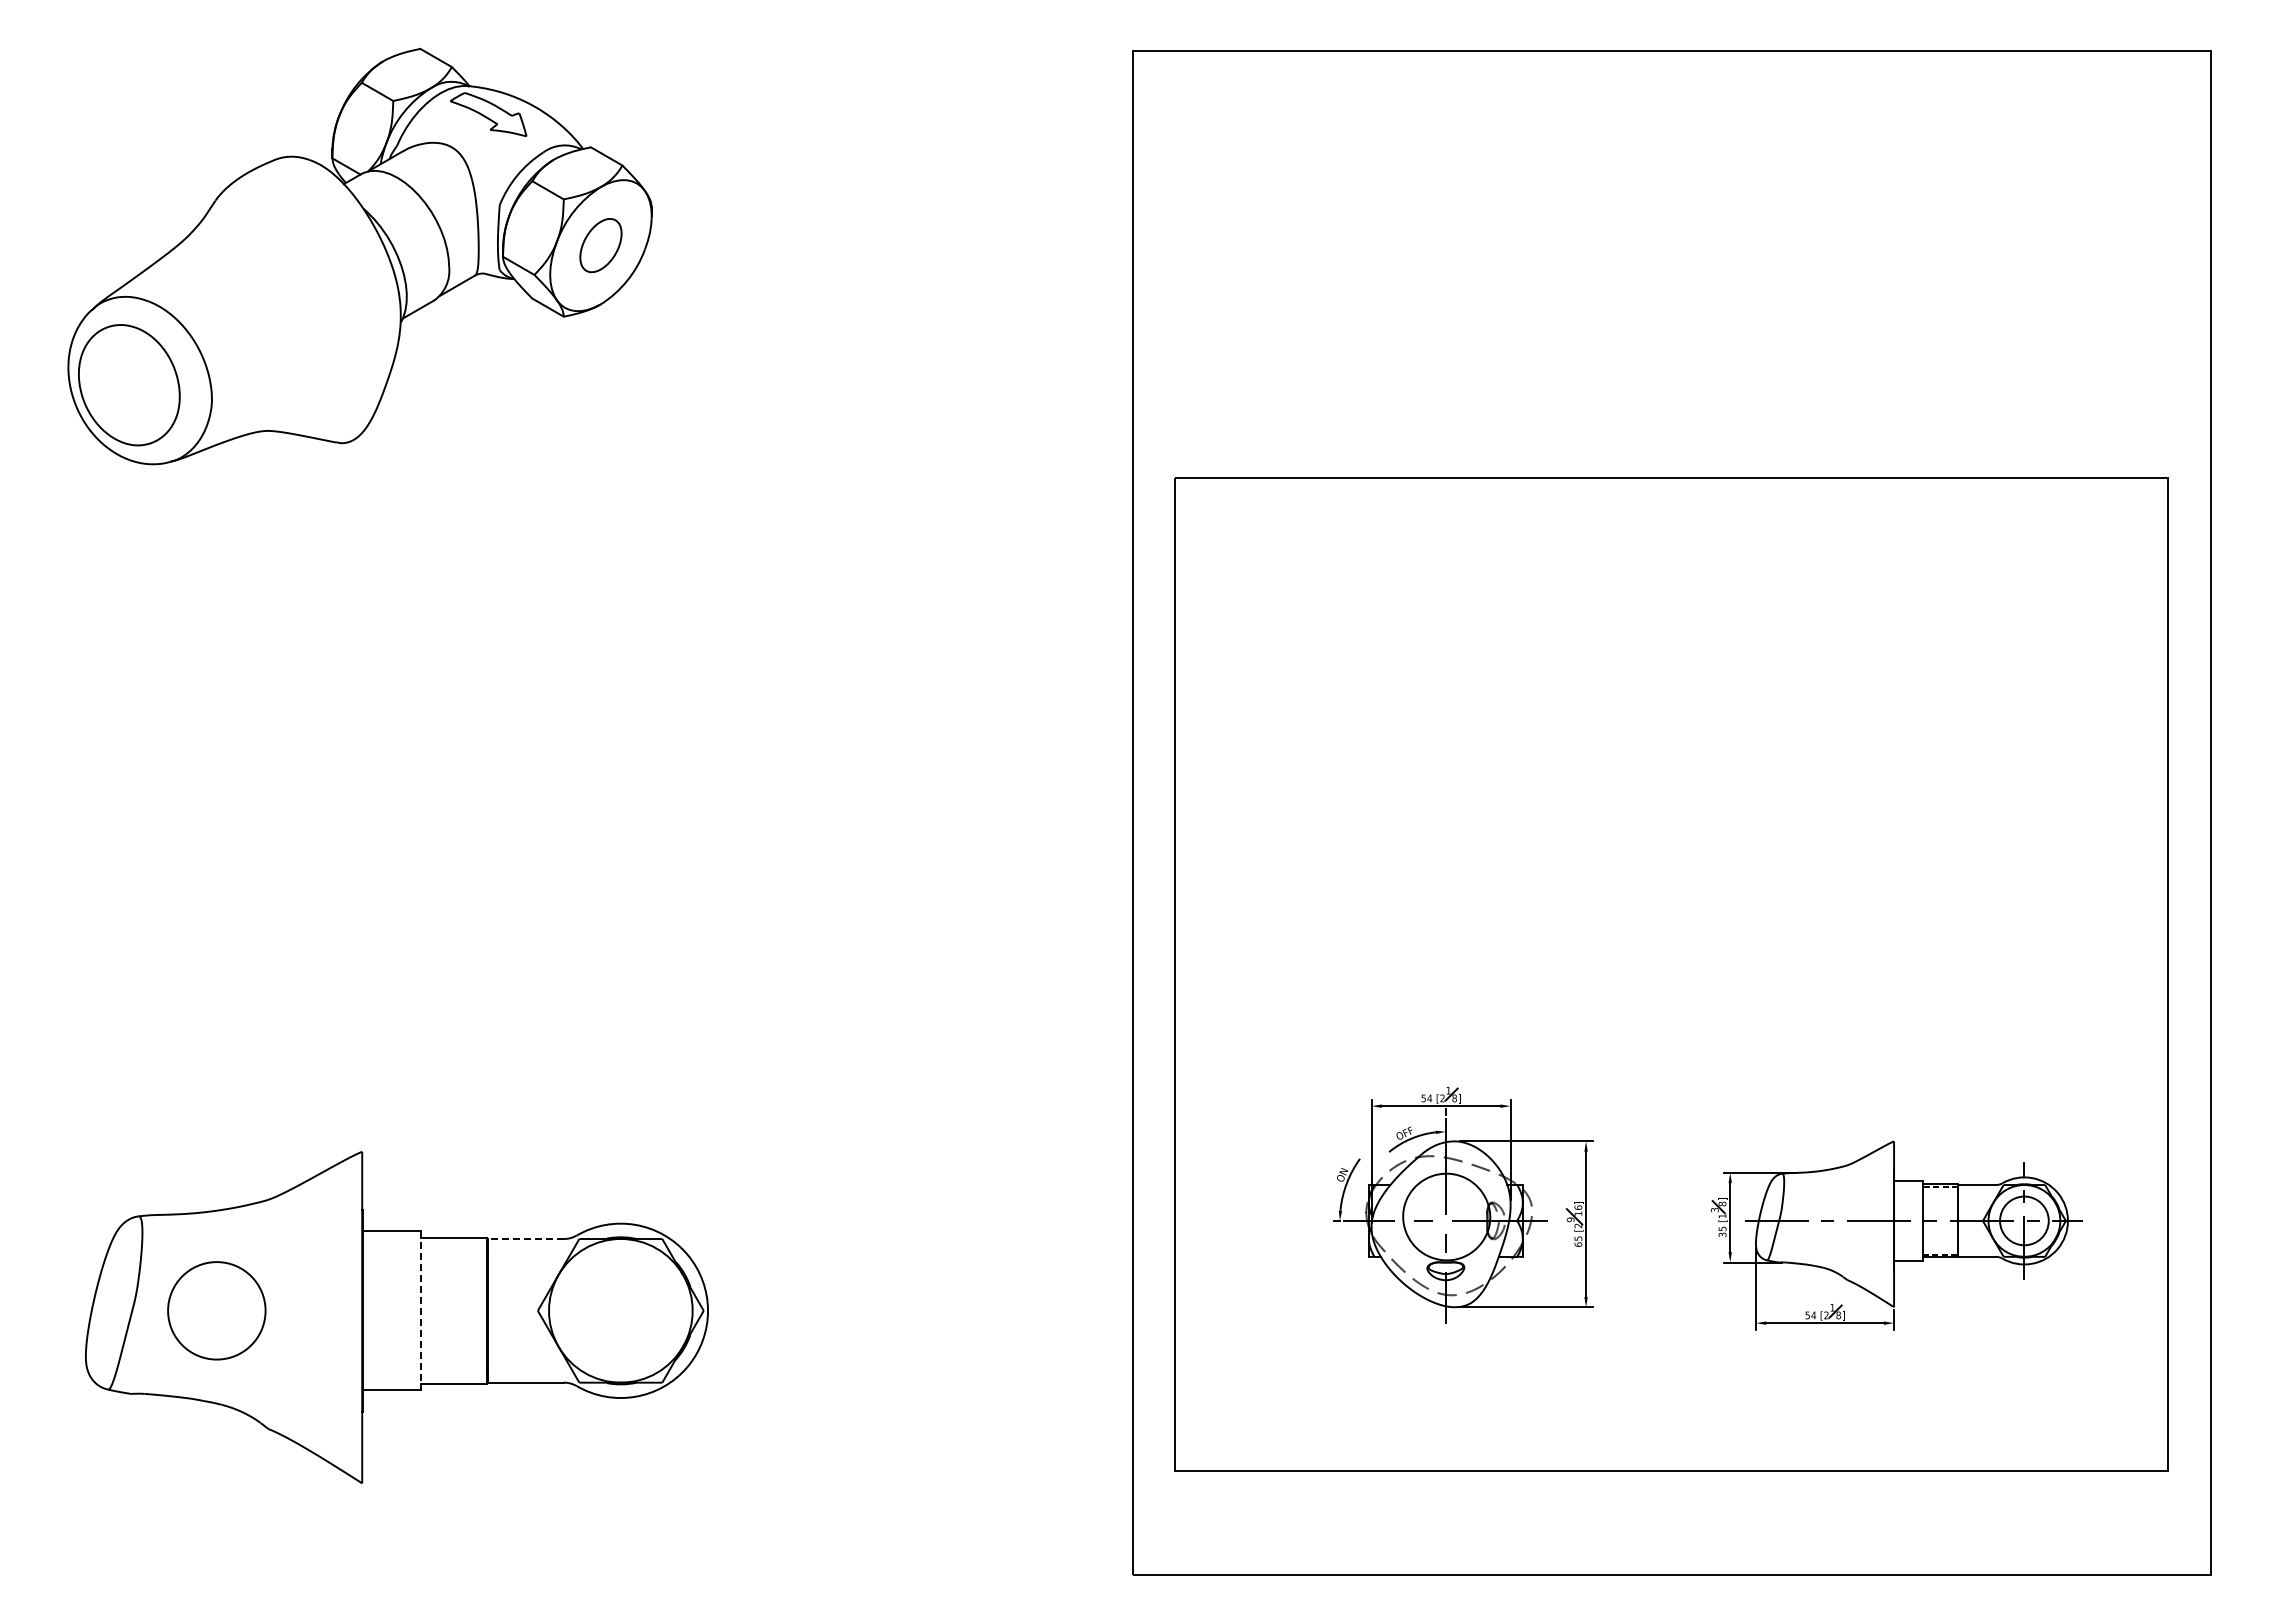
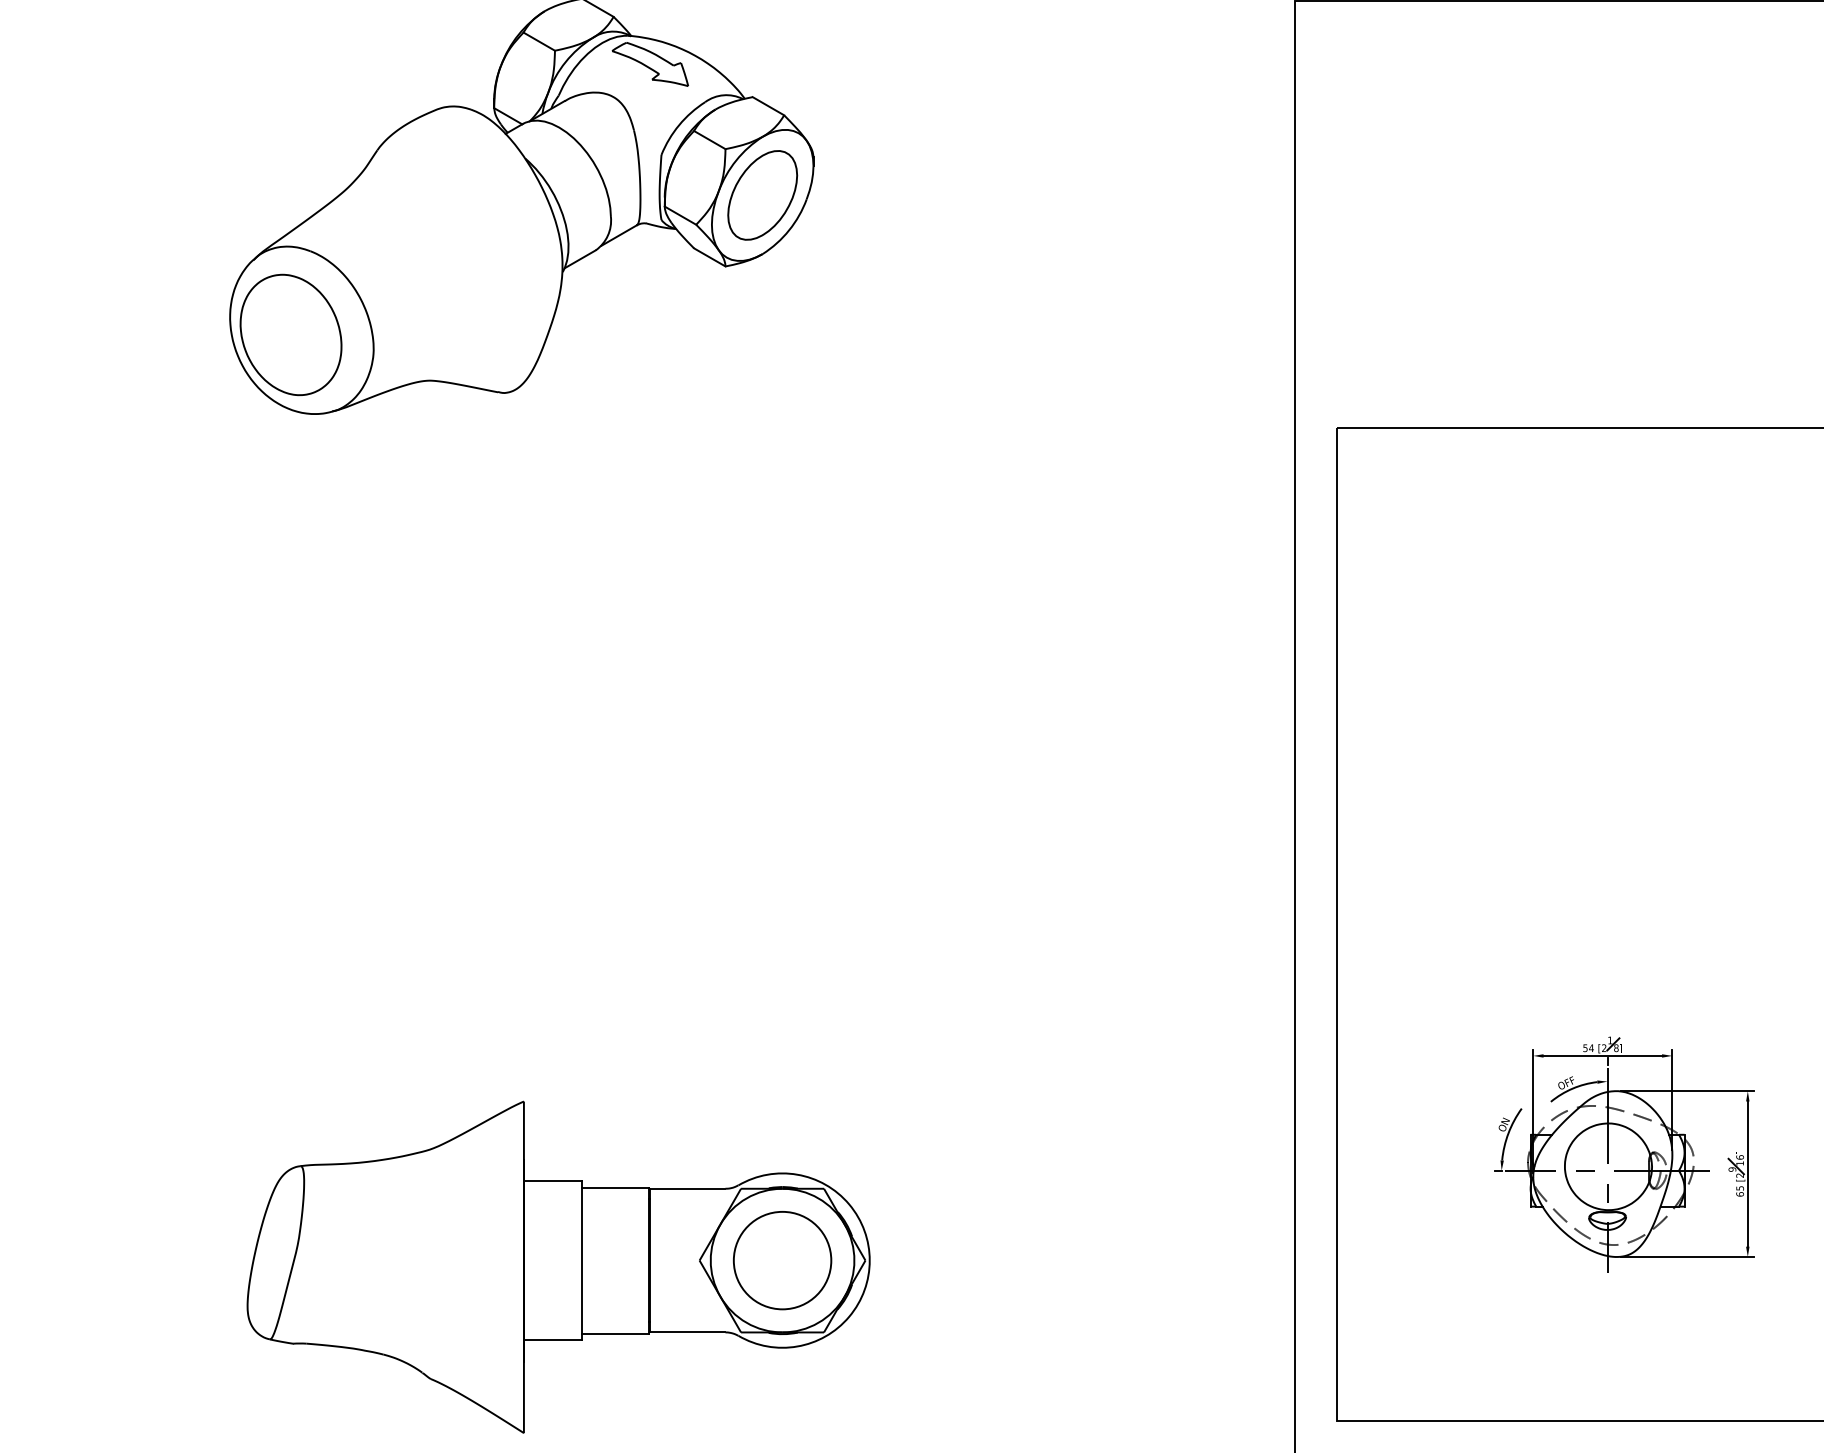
part: (600, 245) -> (762, 195), size x1.67
line: (525, 1239) -> (687, 1189), dashed -> solid
circle: (216, 1310) -> (782, 1260), moved
line: (420, 1310) -> (582, 1260), dashed -> solid

